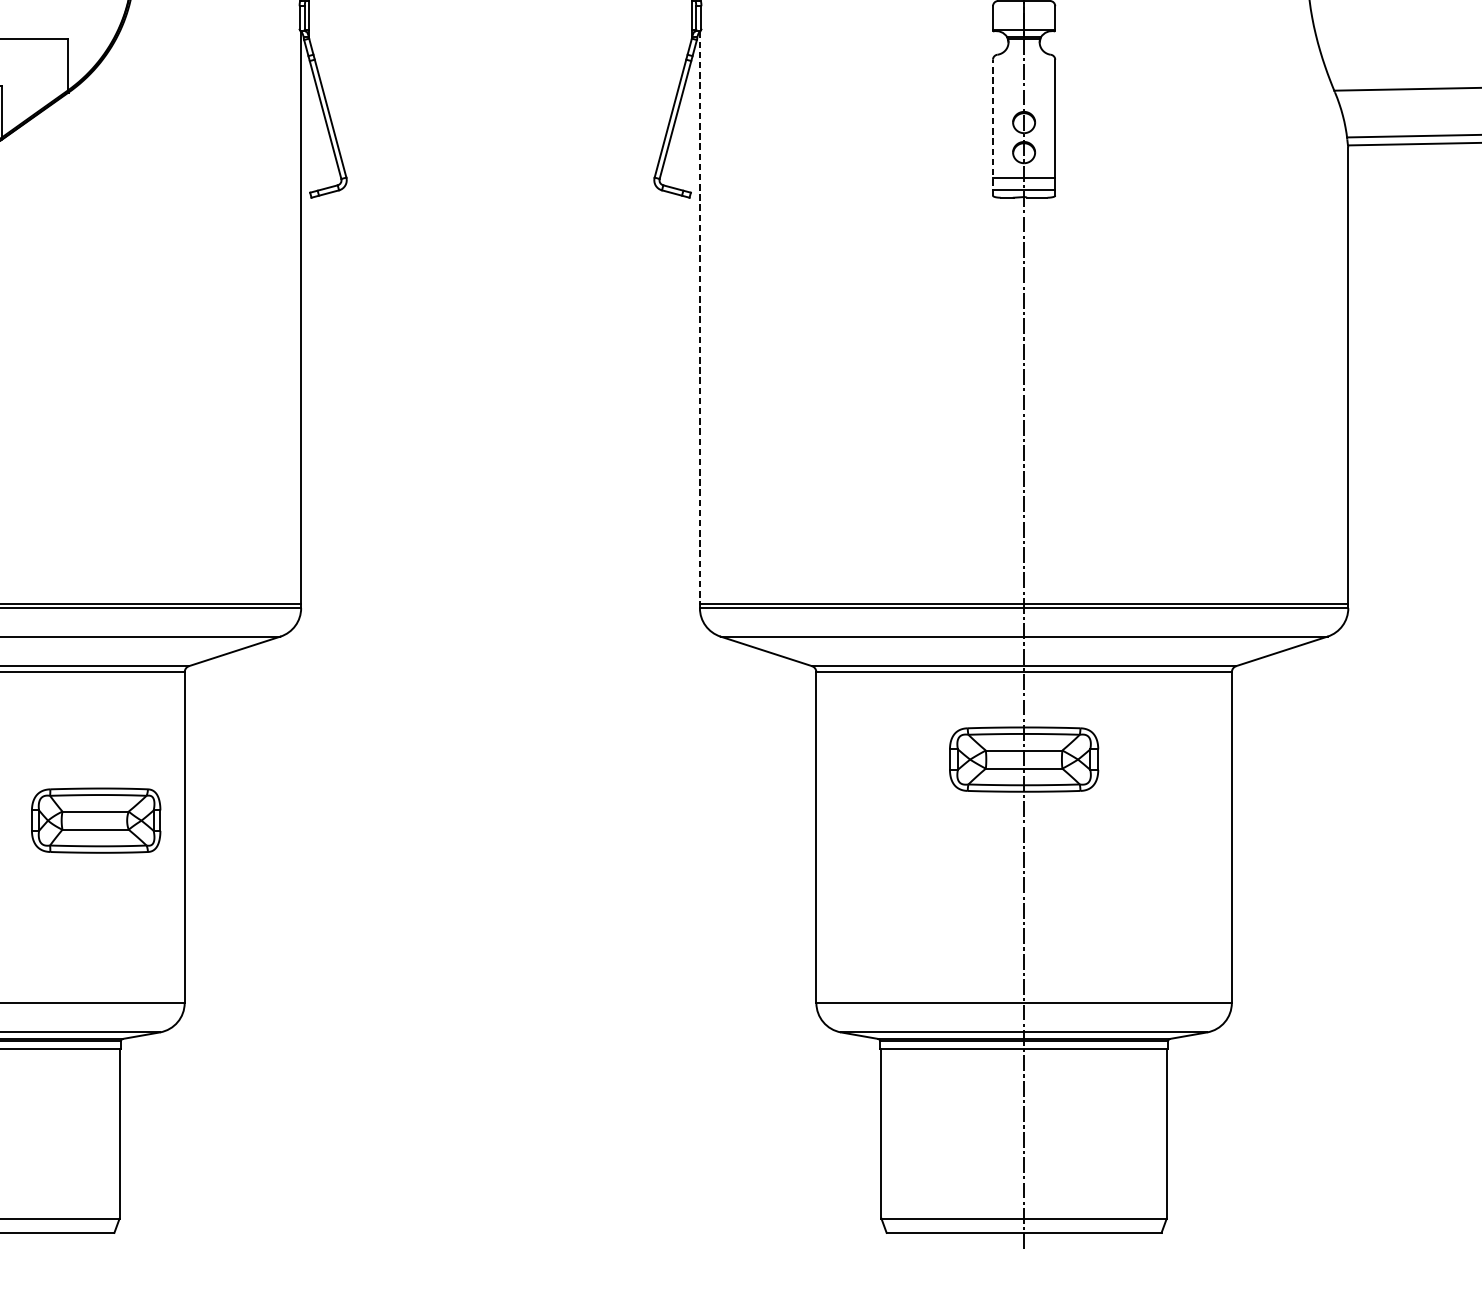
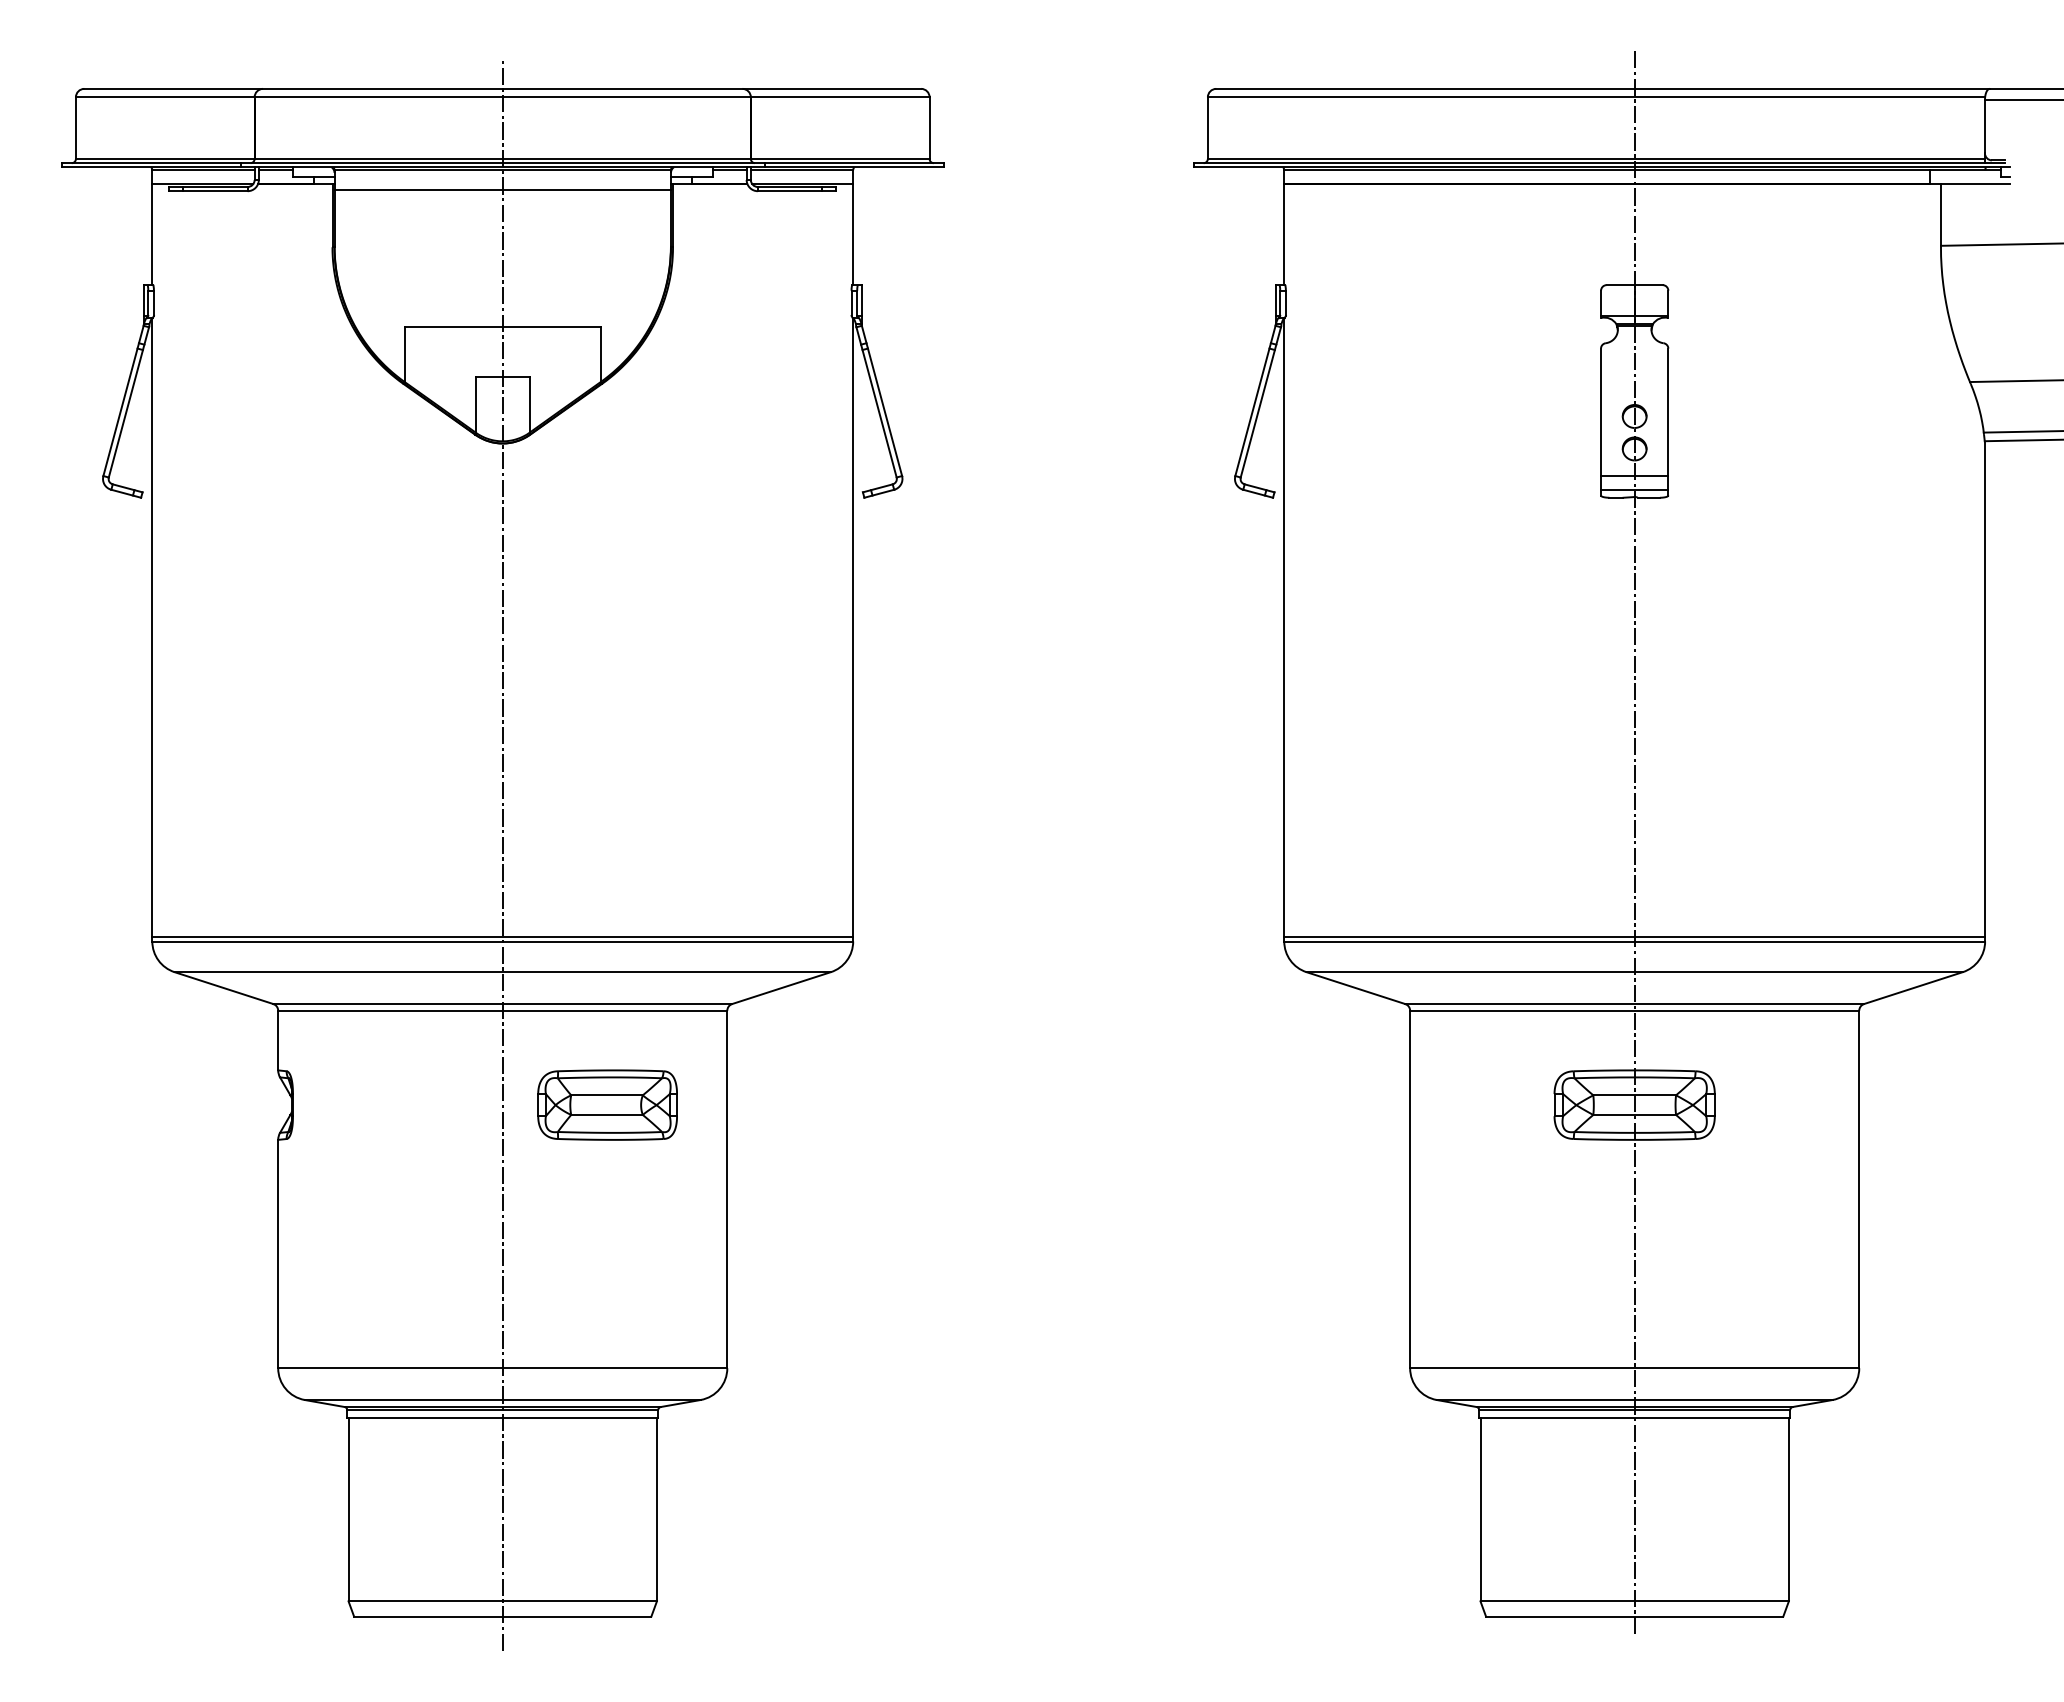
line: (993, 128) -> (1601, 422), dashed -> solid
line: (700, 317) -> (1284, 627), dashed -> solid
part: (96, 820) -> (607, 1104), moved

